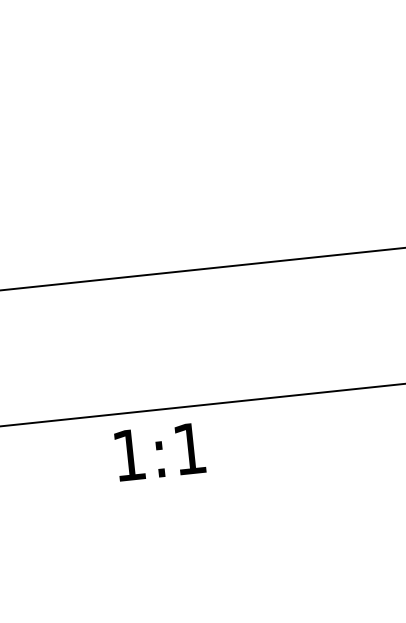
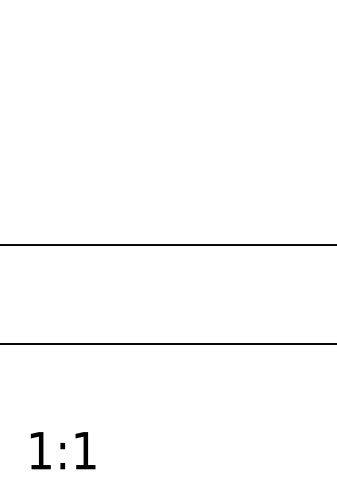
text: (159, 451) -> (62, 450), moved

